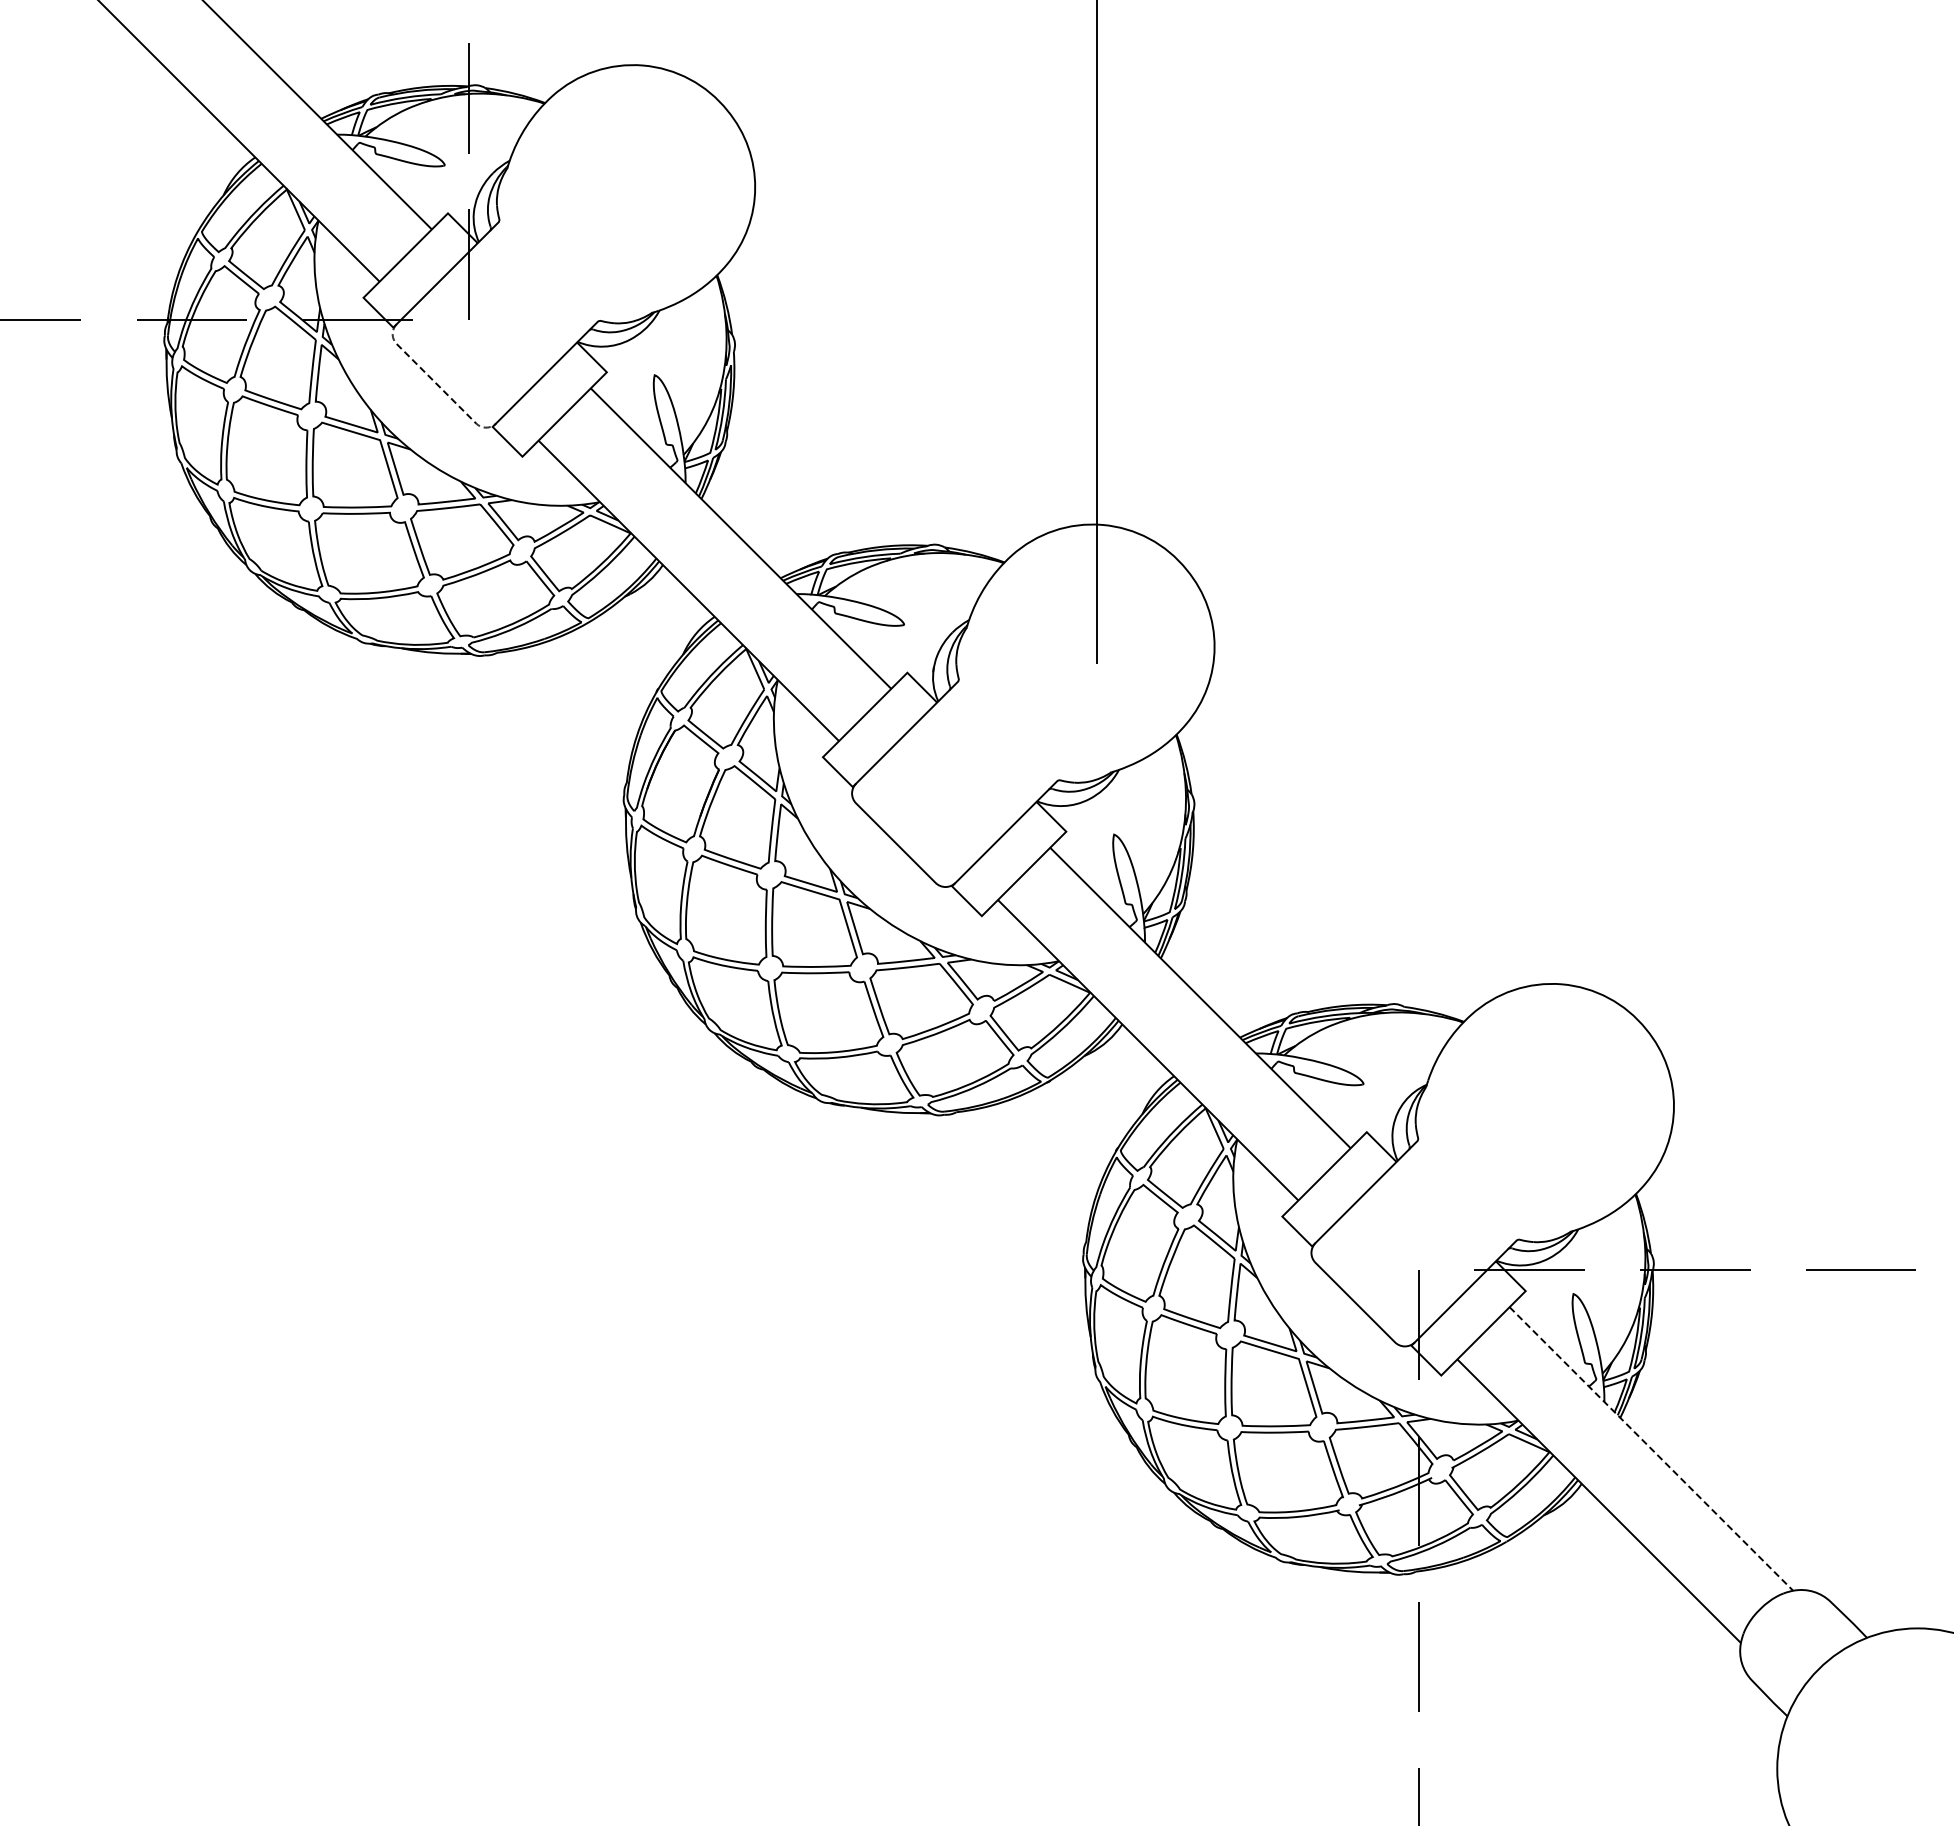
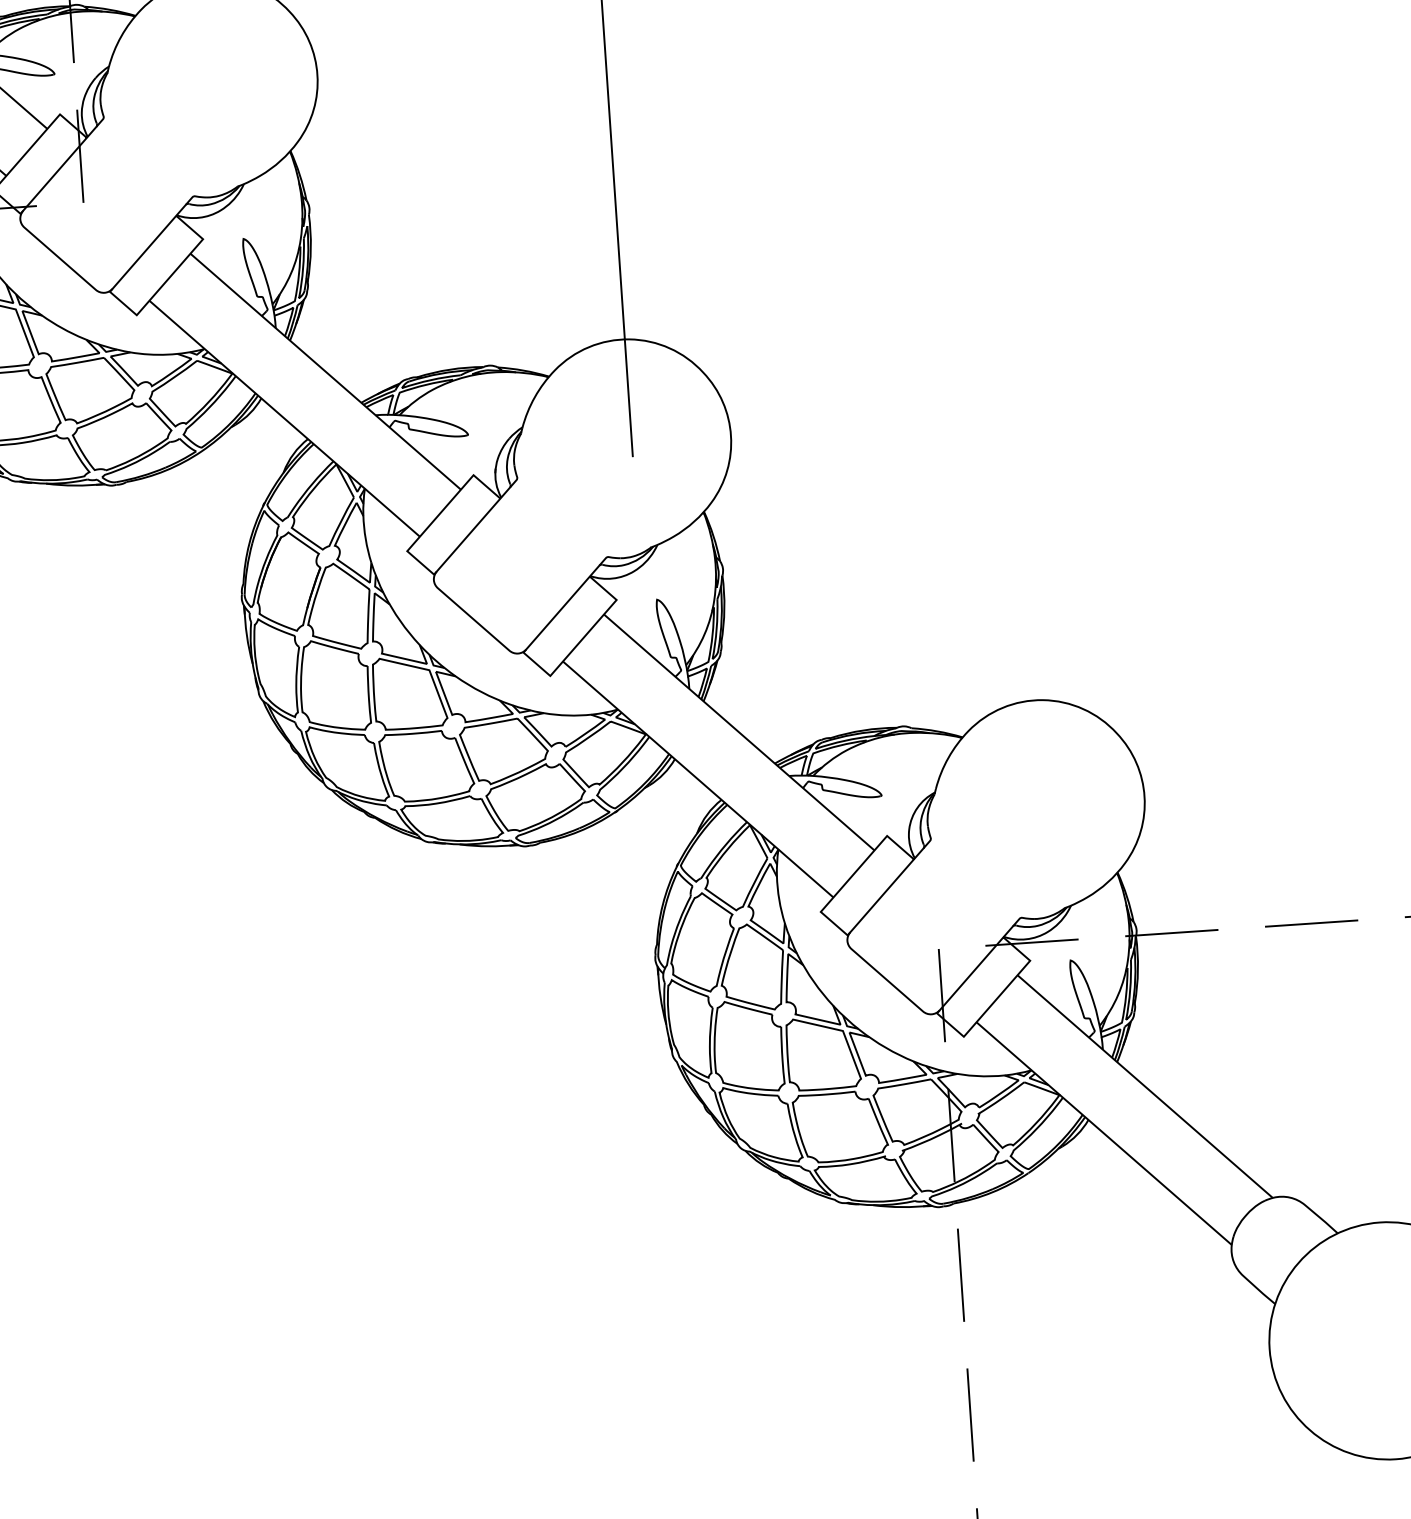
line: (436, 384) -> (60, 259), dashed -> solid
line: (1651, 1448) -> (1145, 1086), dashed -> solid

